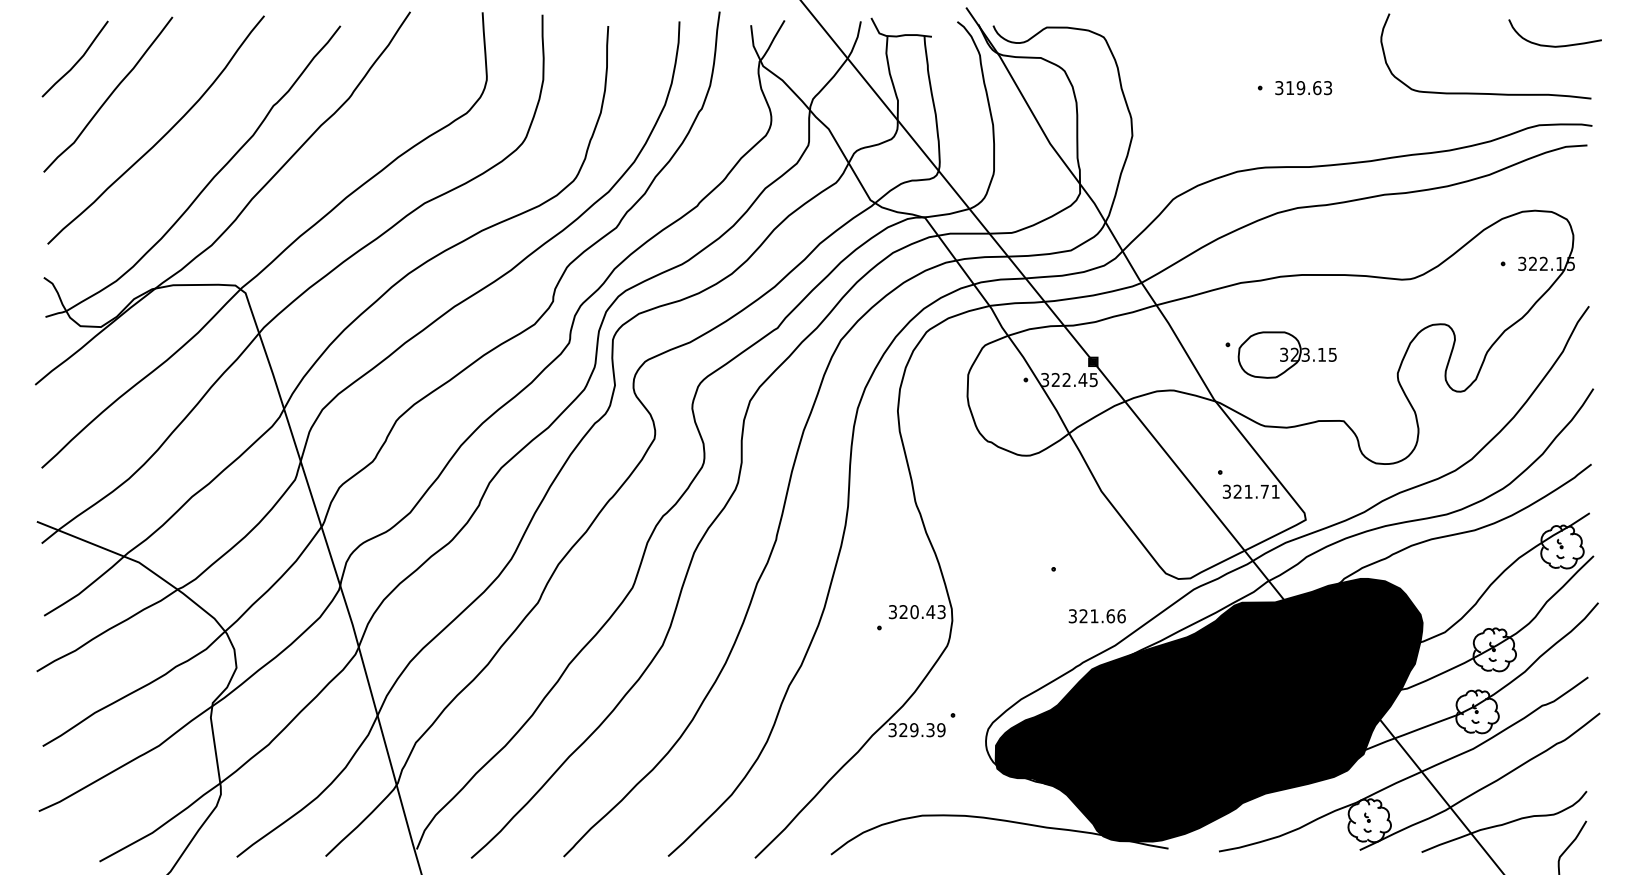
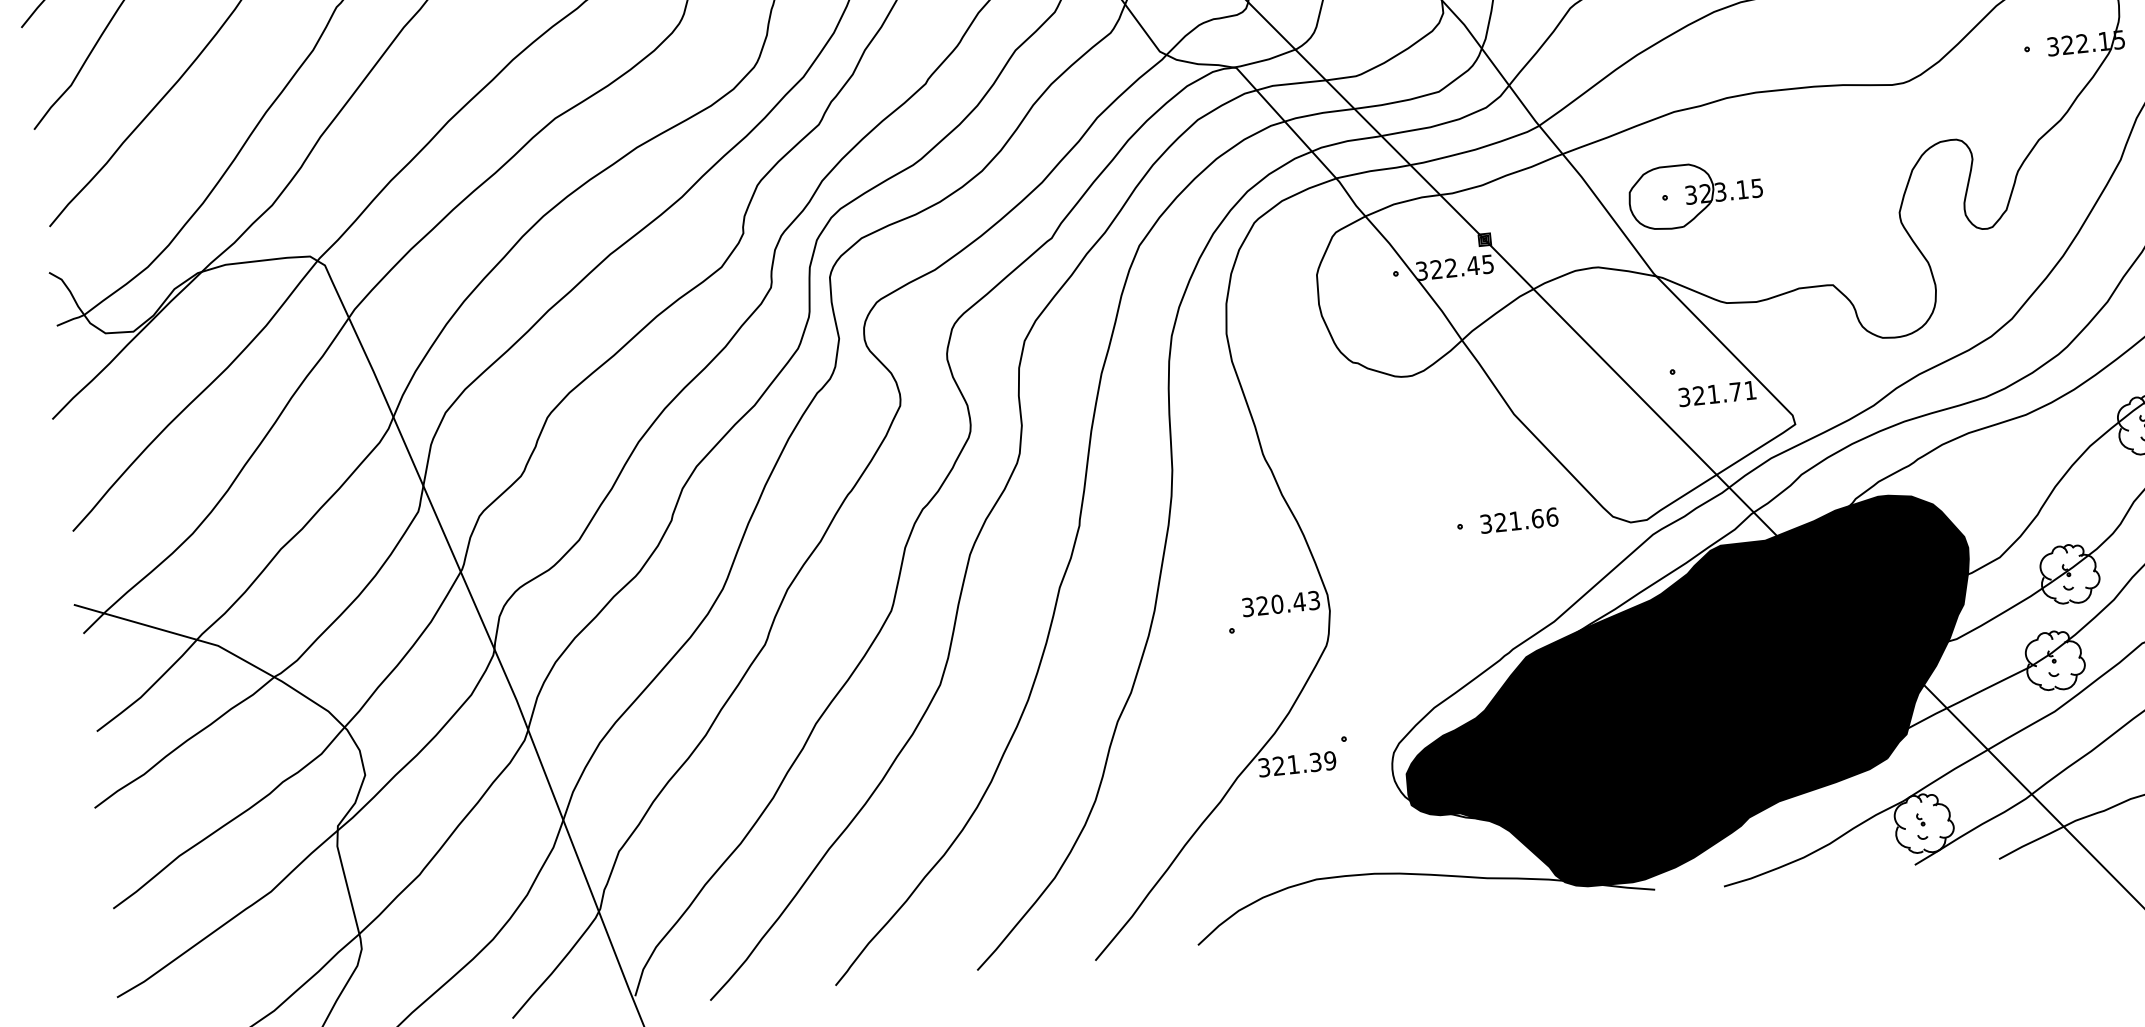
part: (1286, 354) -> (1694, 194), moved
text: (1096, 616) -> (1518, 521), moved
text: (914, 730) -> (1293, 765), 329.39 -> 321.39

